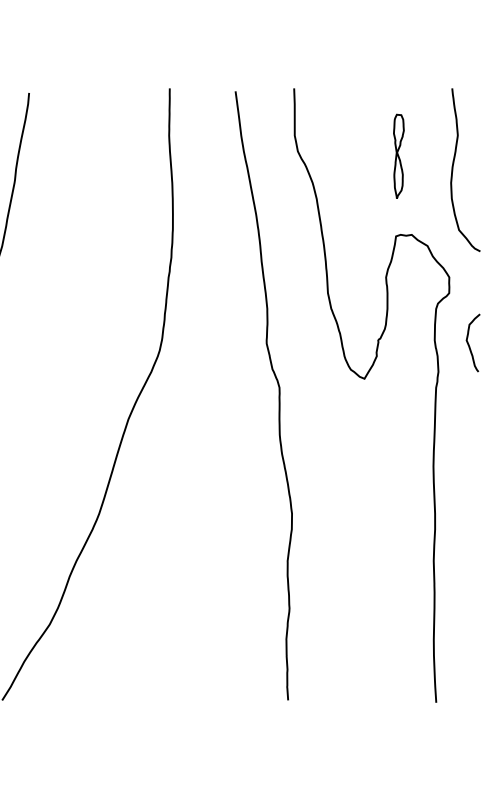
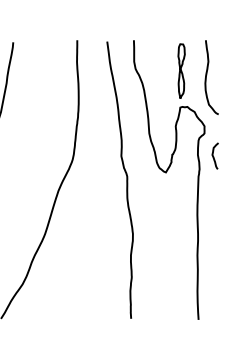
part: (398, 154) -> (181, 70), size x1.43

